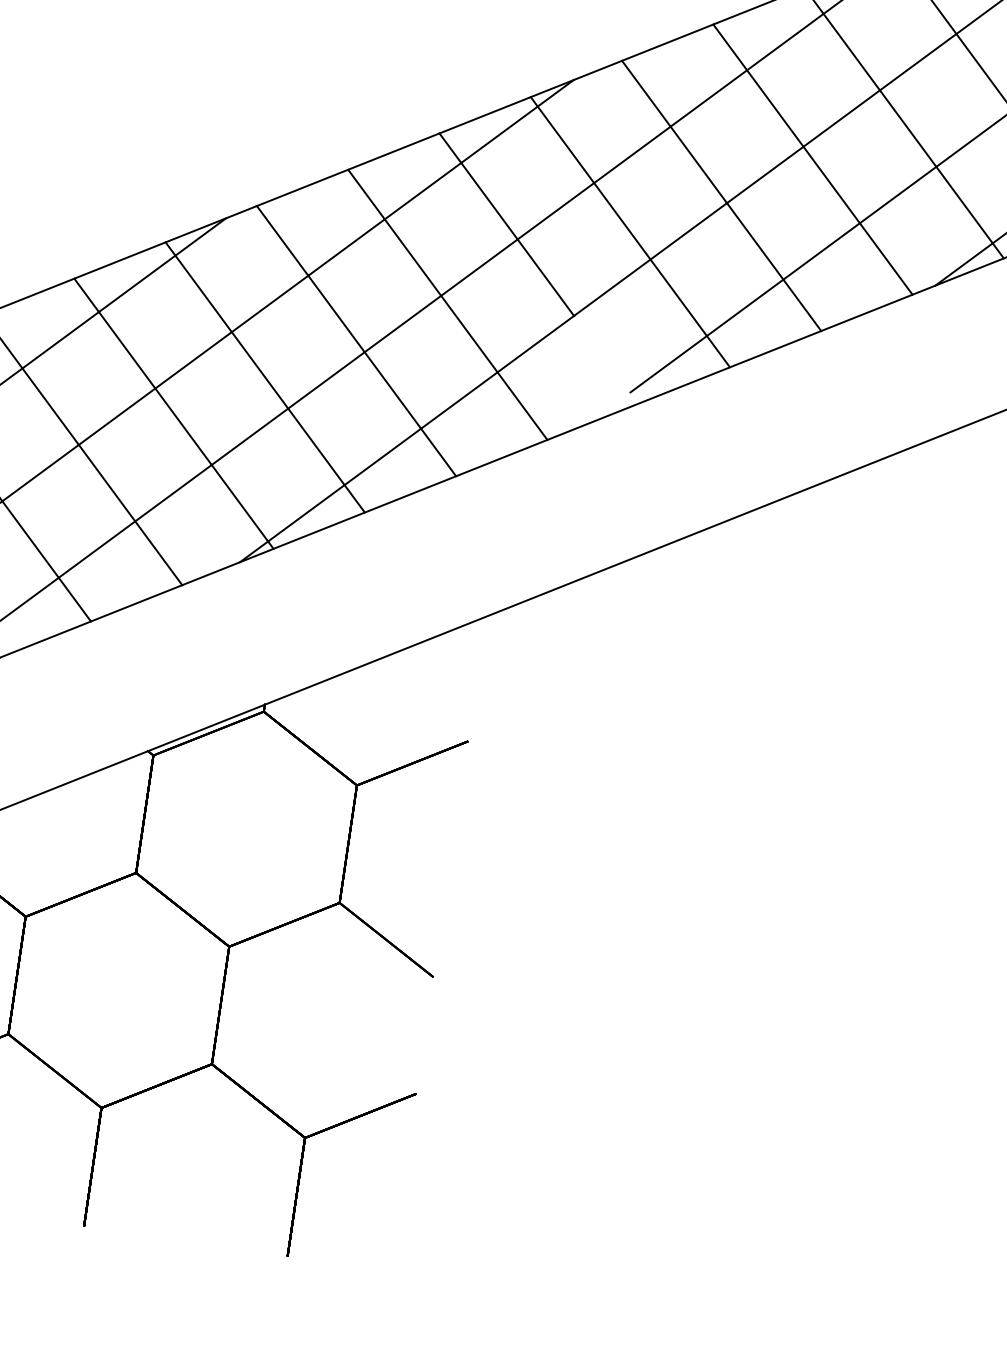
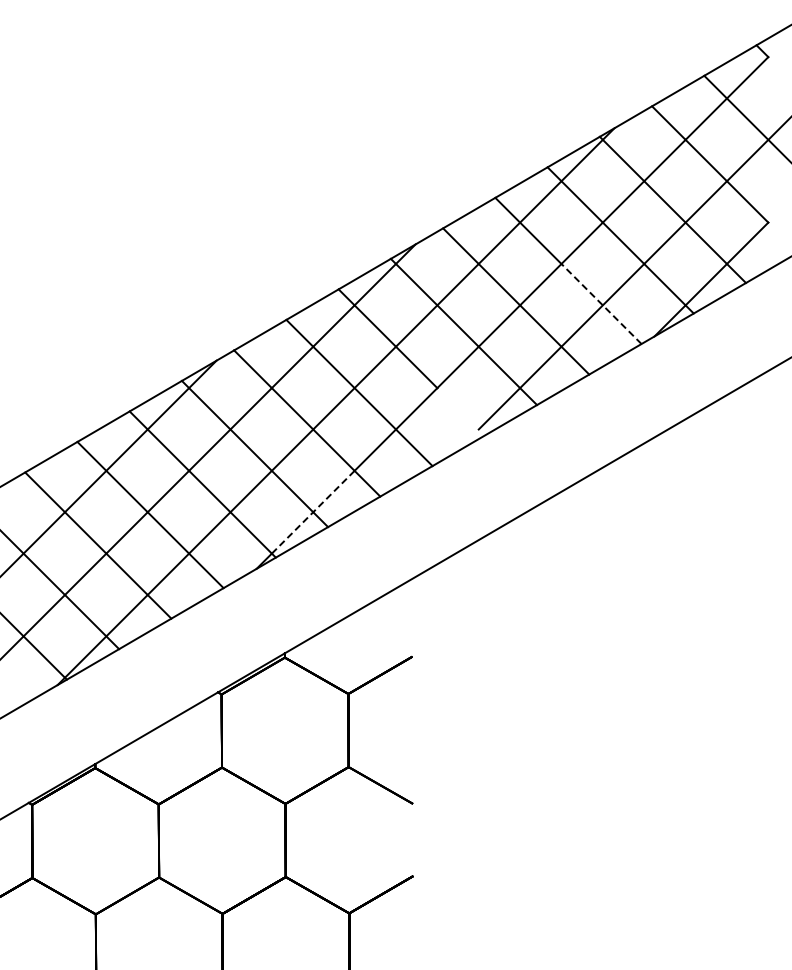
line: (857, 221) -> (601, 304), solid -> dashed
line: (344, 485) -> (313, 512), solid -> dashed

